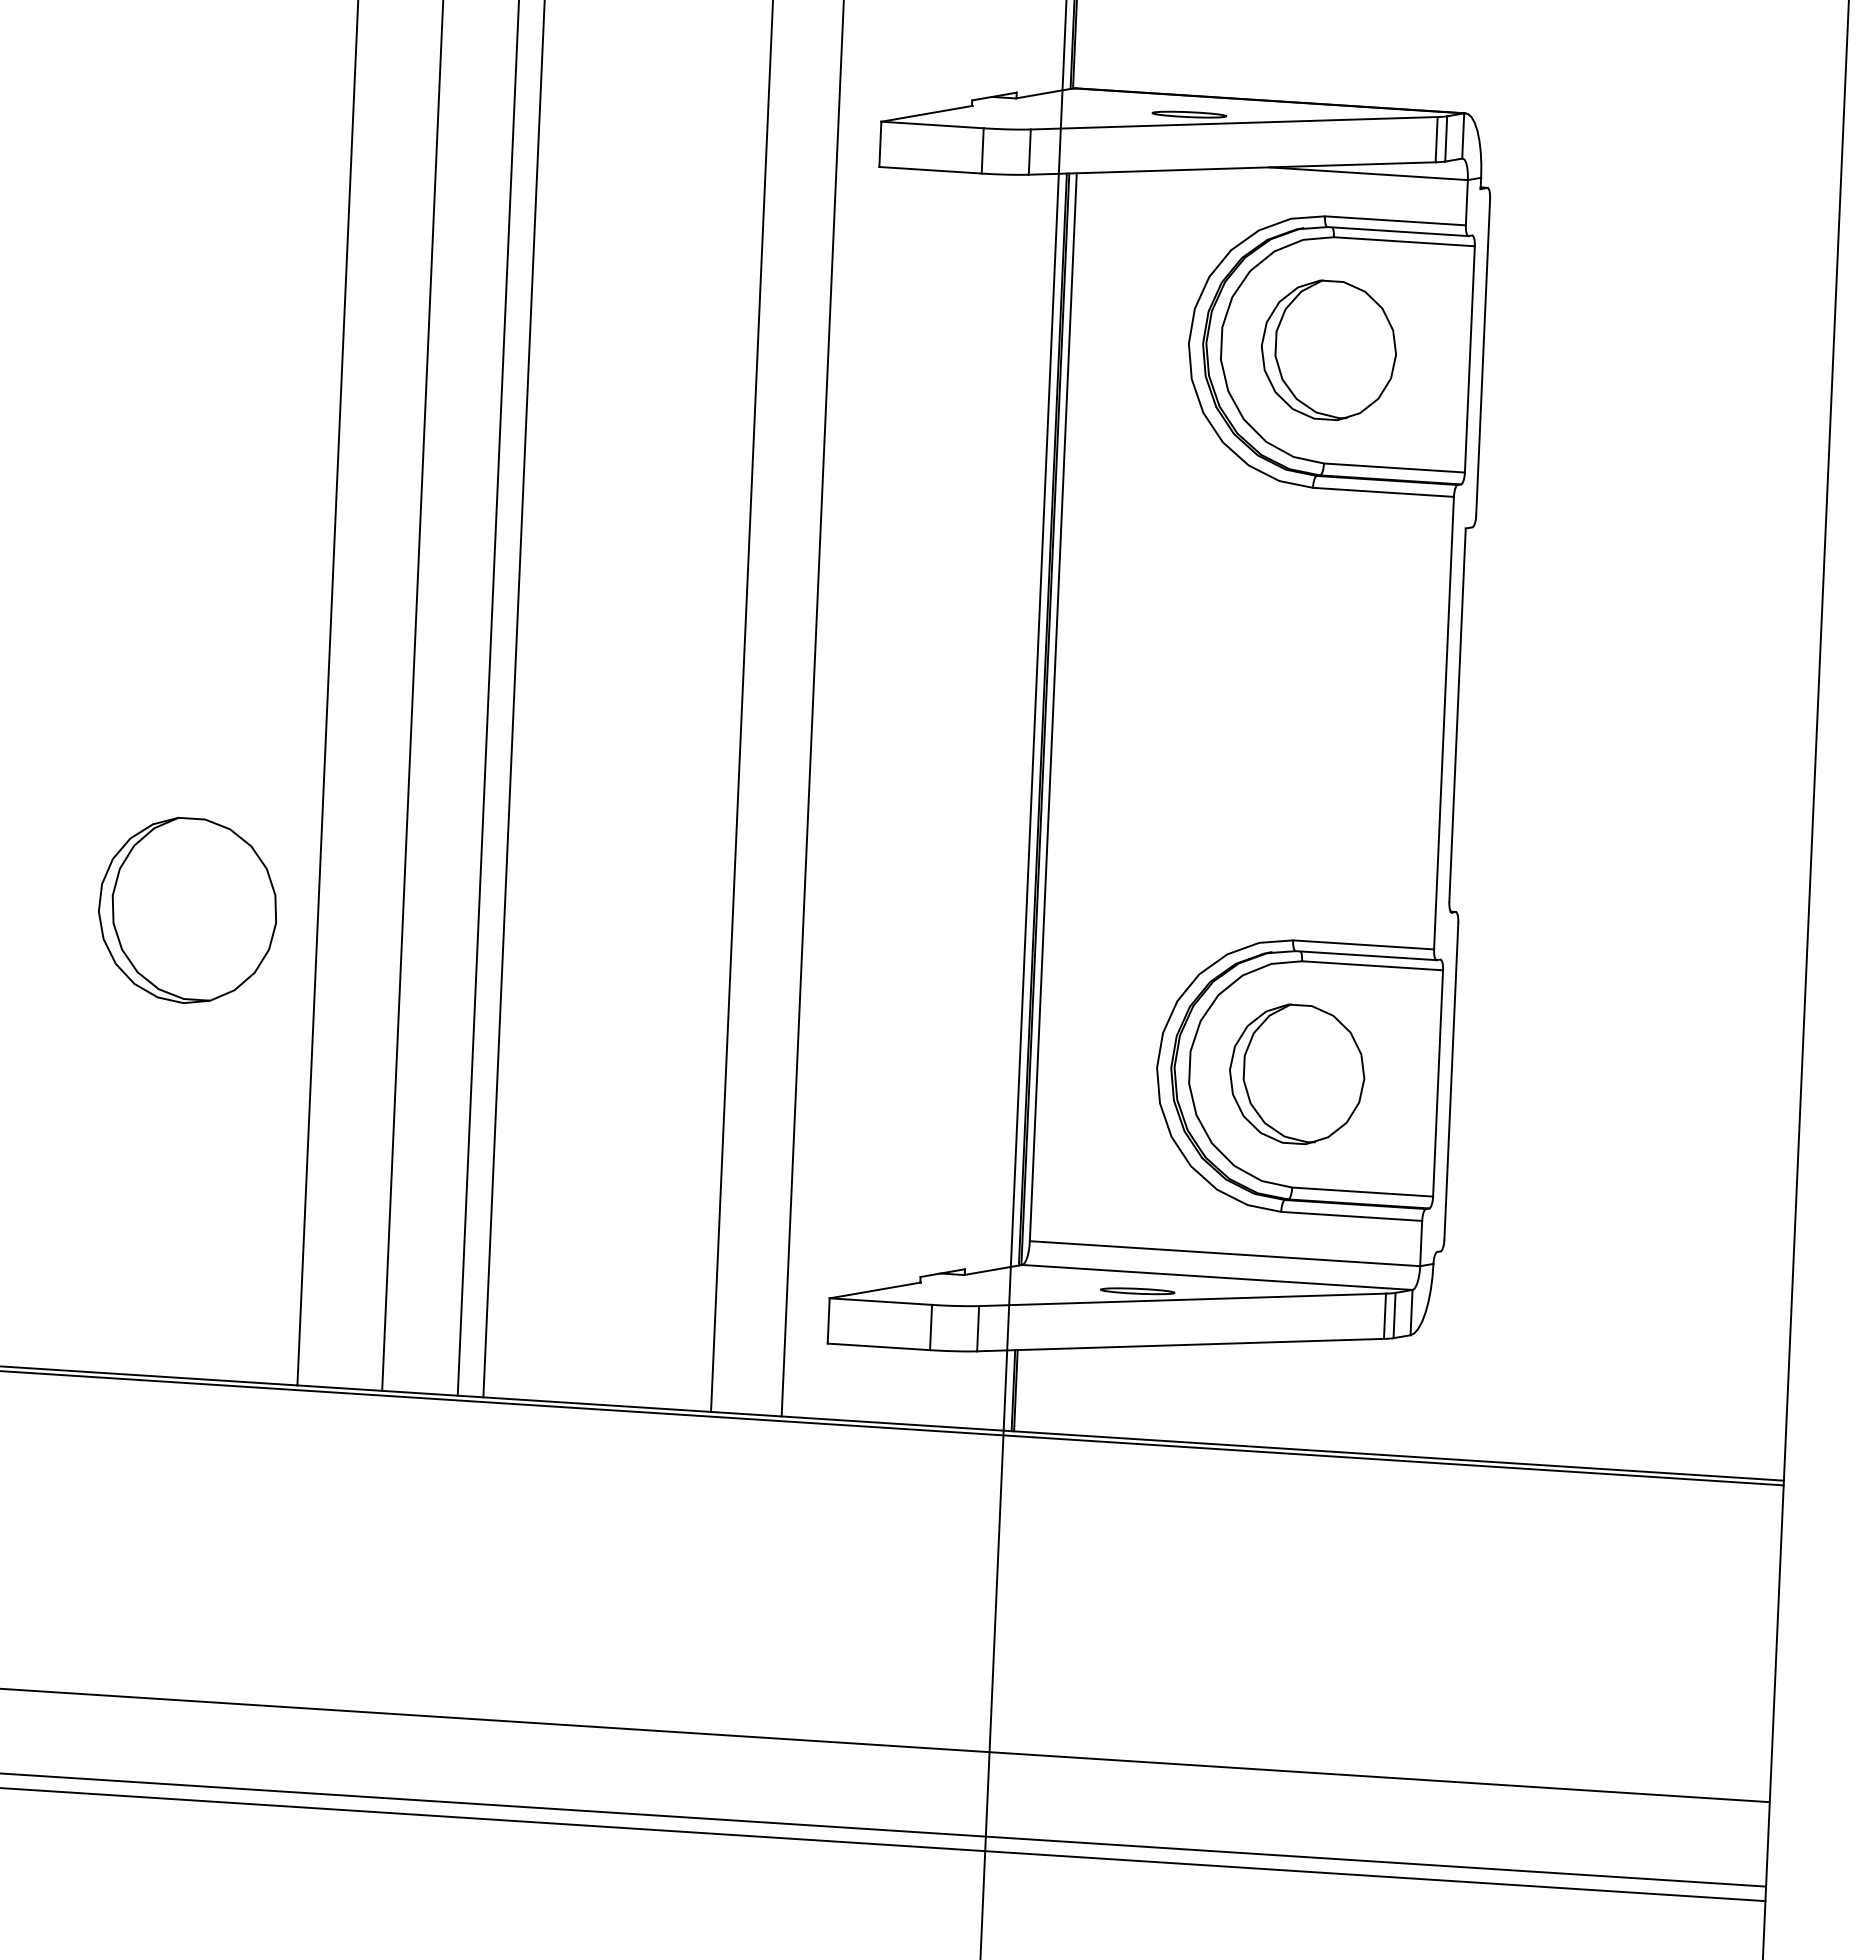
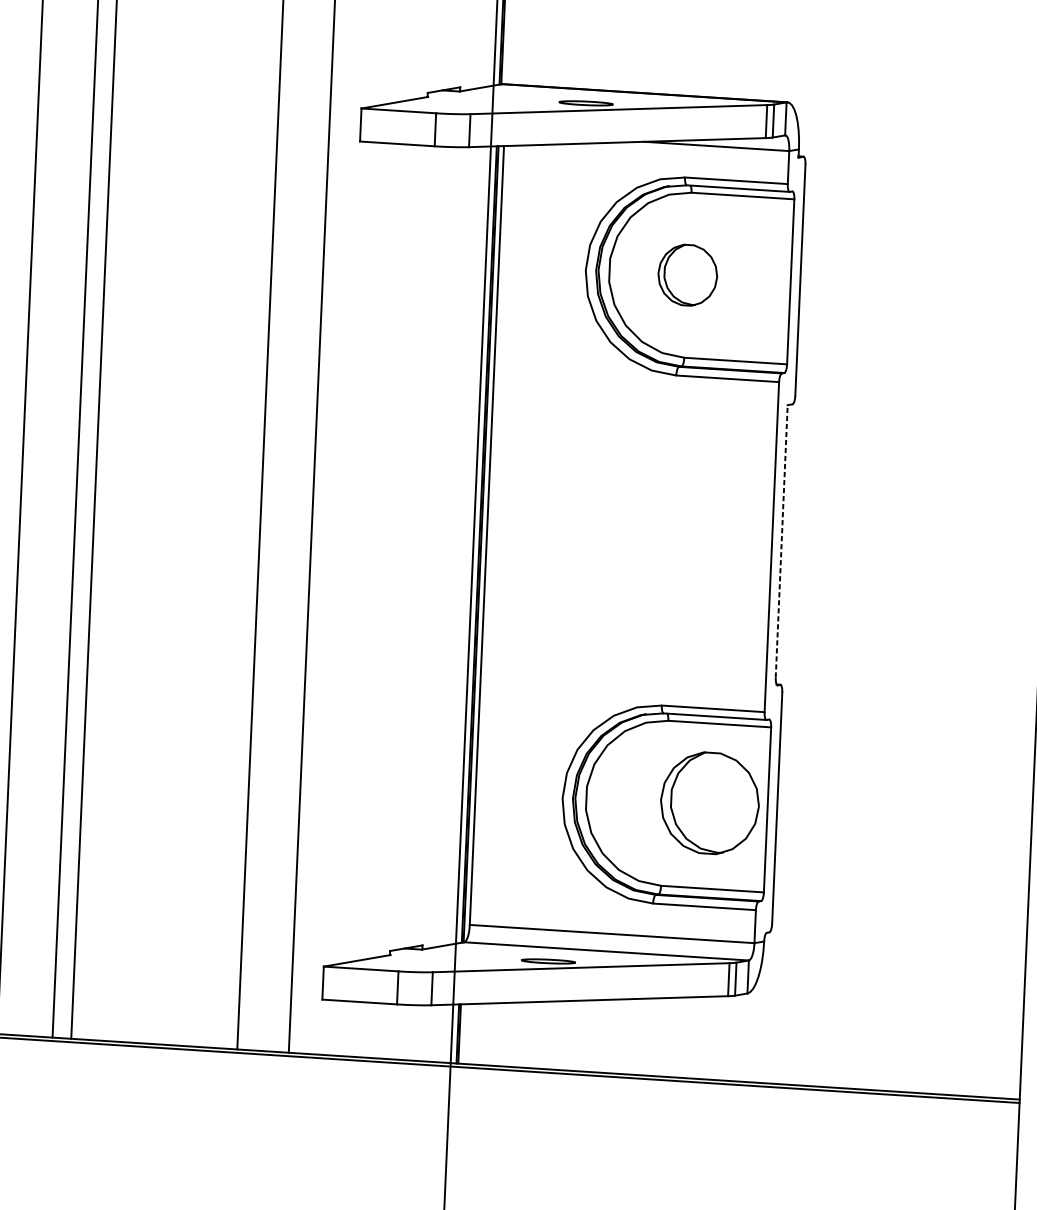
part: (1328, 350) -> (687, 275), size x0.6
line: (1457, 715) -> (781, 541), solid -> dashed
part: (1297, 1074) -> (710, 803), moved

